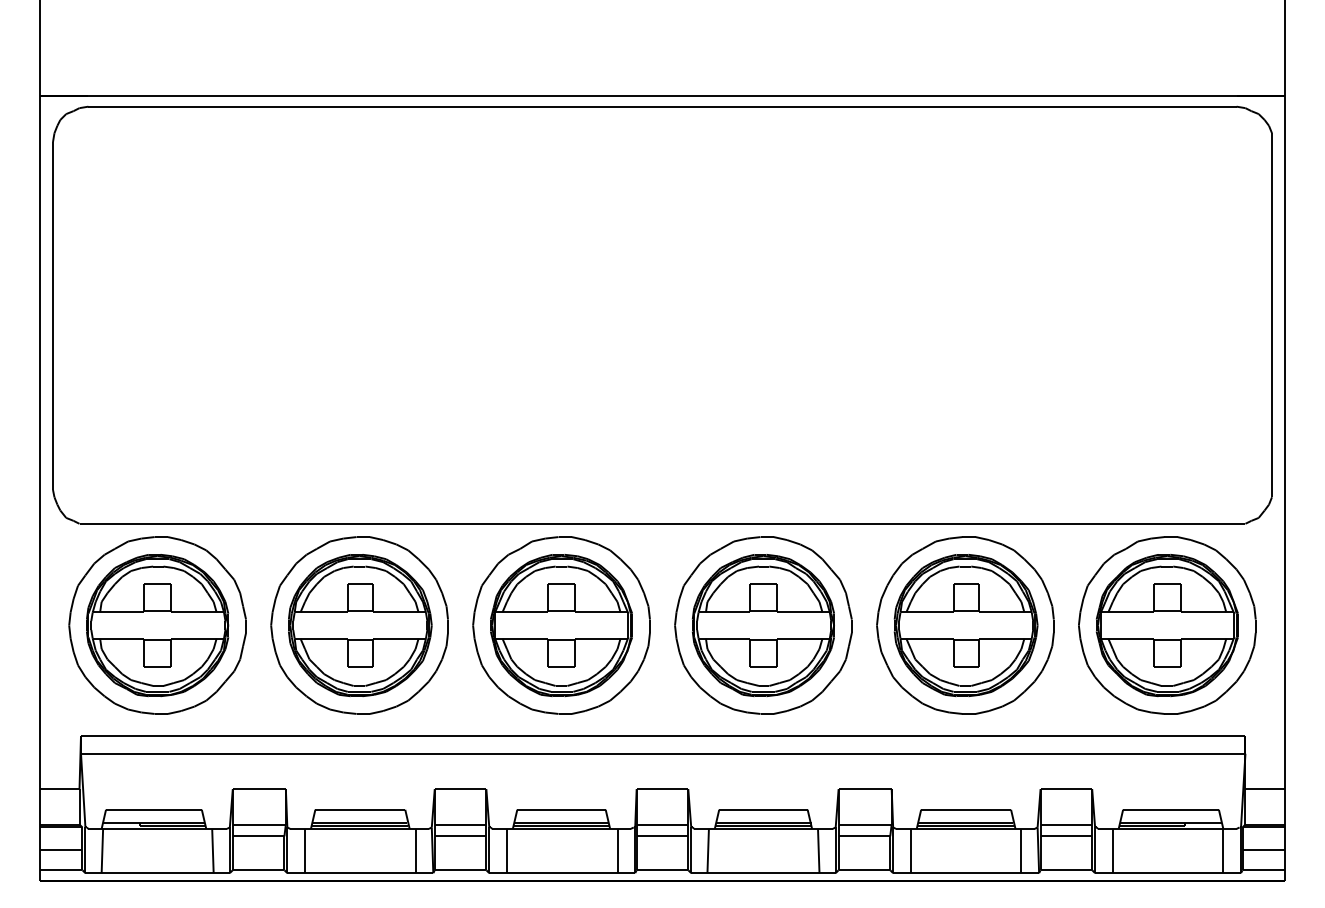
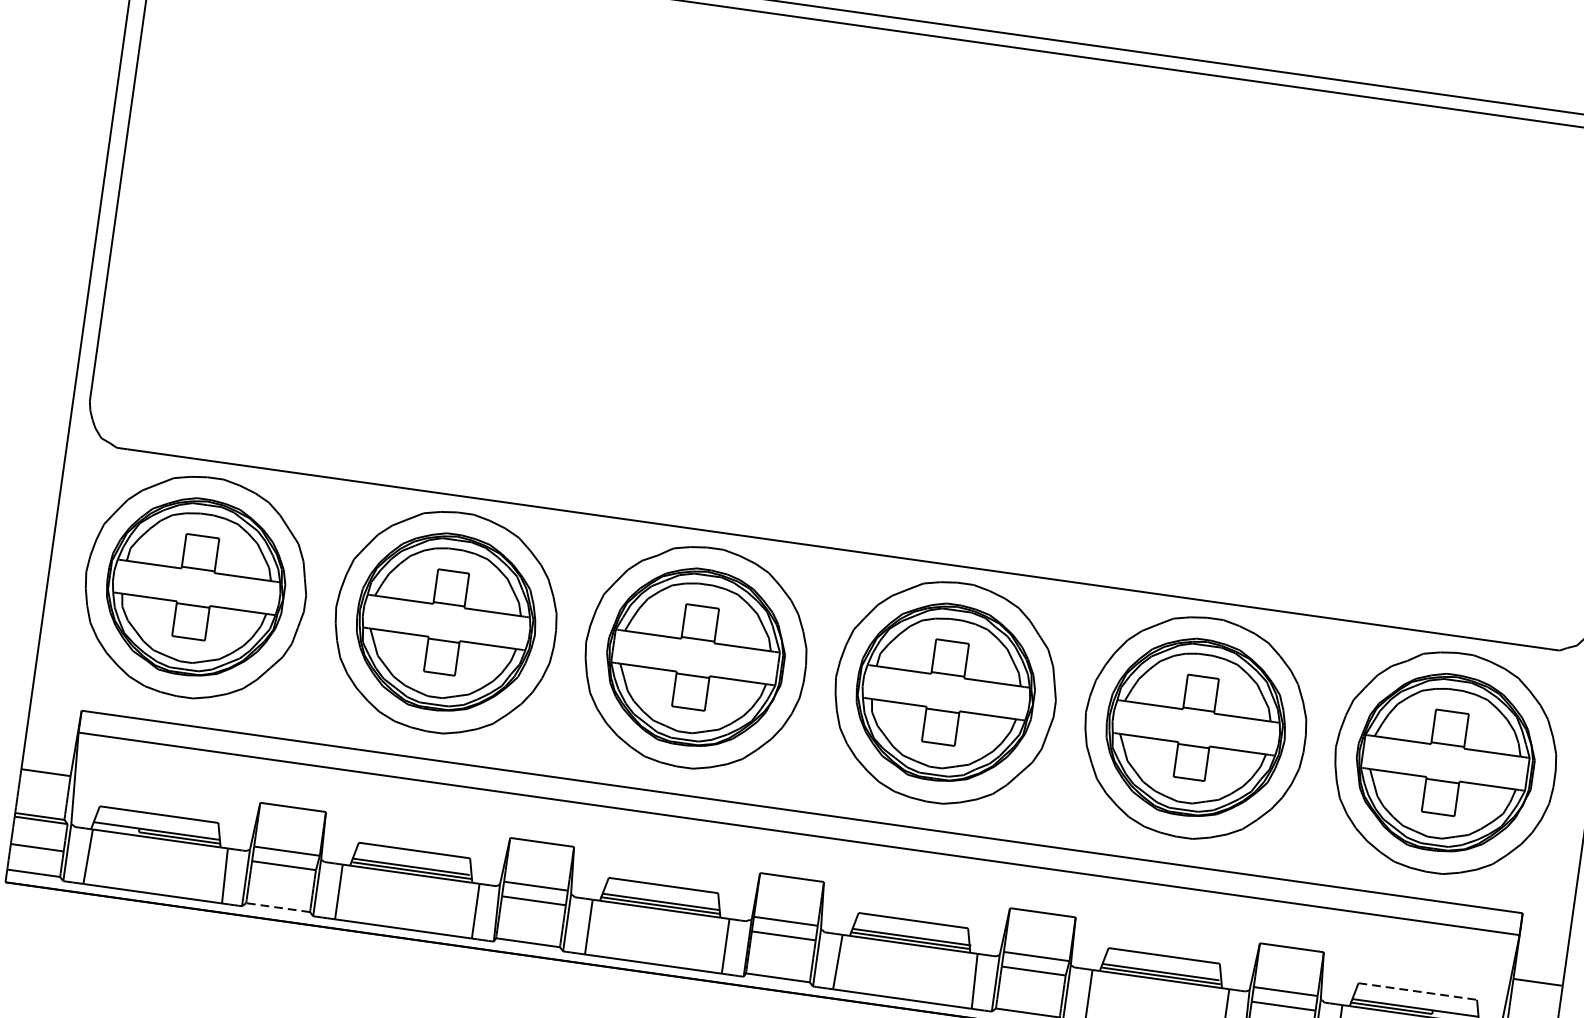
line: (1171, 809) -> (1418, 991), solid -> dashed
line: (258, 870) -> (277, 907), solid -> dashed

